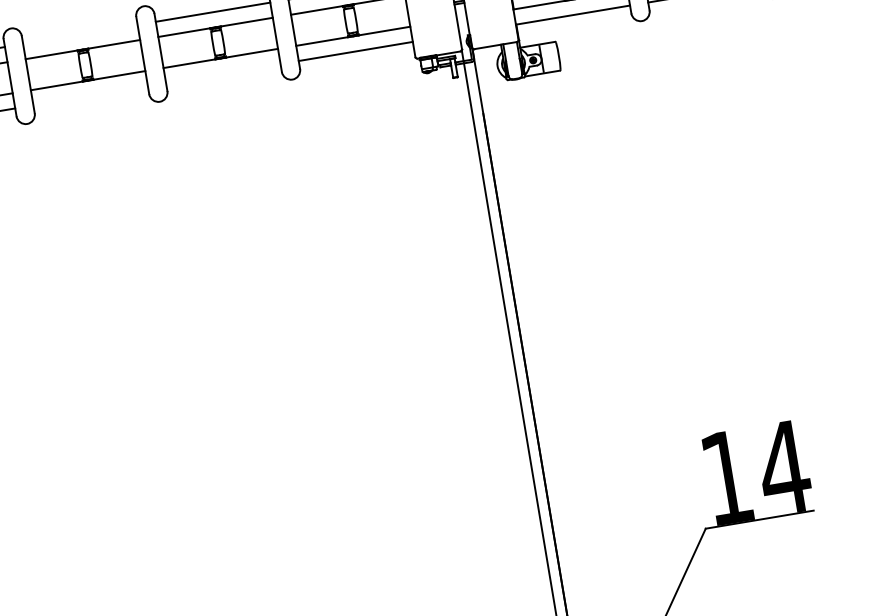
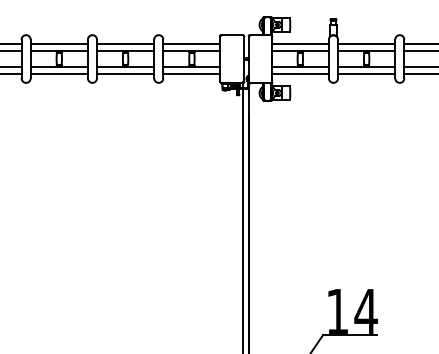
line: (78, 34) -> (58, 43), added
line: (223, 73) -> (125, 74), added
line: (89, 96) -> (58, 74), added

